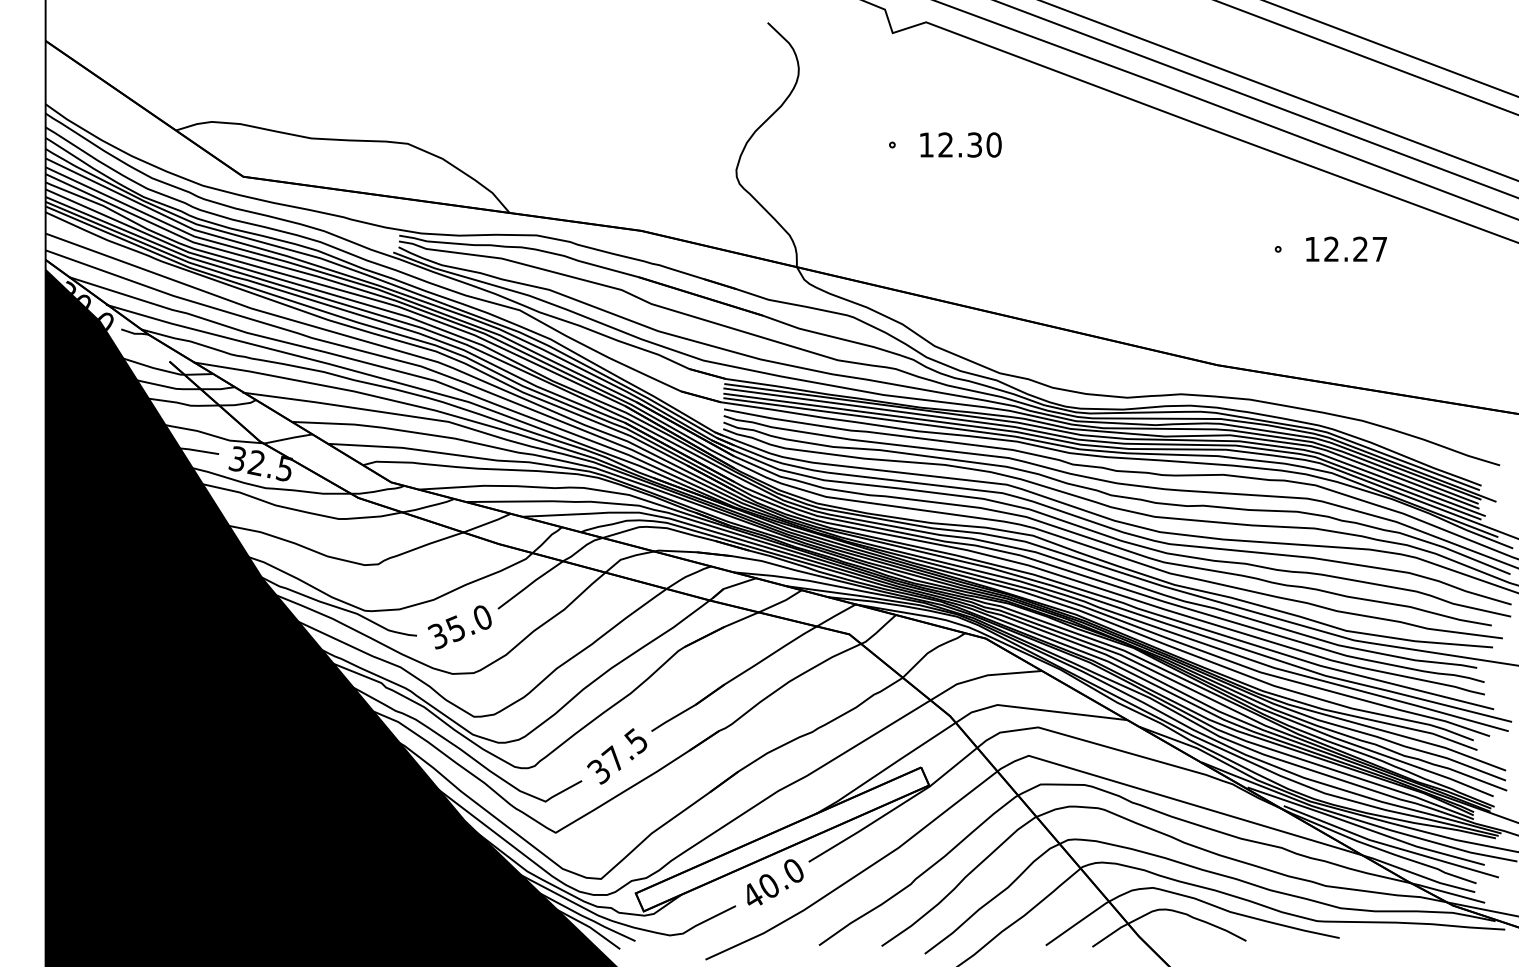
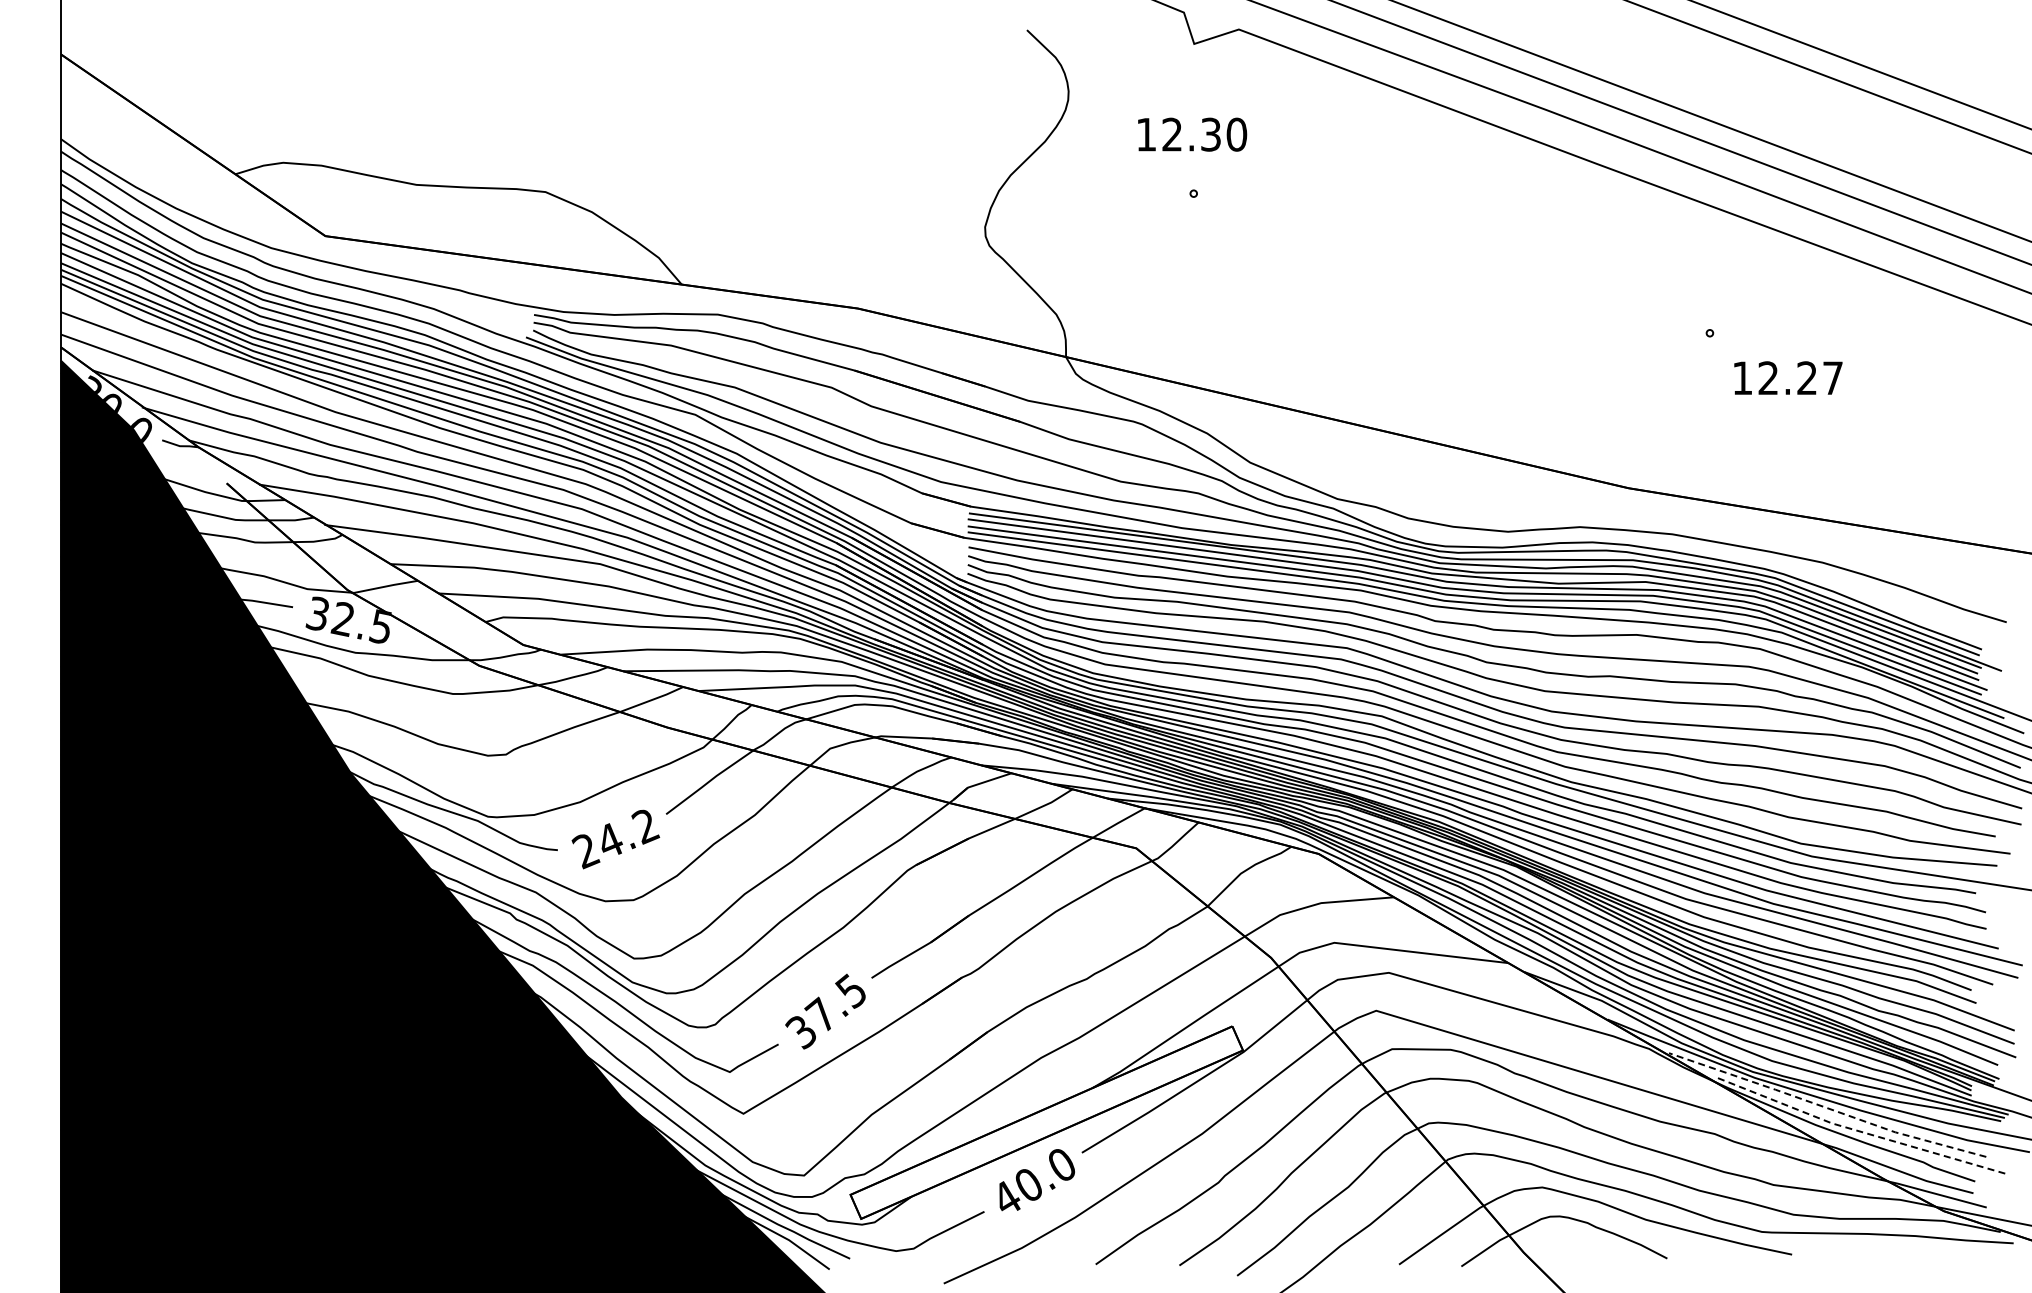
text: (960, 144) -> (1192, 134), moved
text: (1346, 248) -> (1788, 377), moved
text: (460, 627) -> (615, 839), 35.0 -> 24.2
line: (1365, 828) -> (1826, 1107), solid -> dashed
line: (1389, 846) -> (1858, 1131), solid -> dashed

